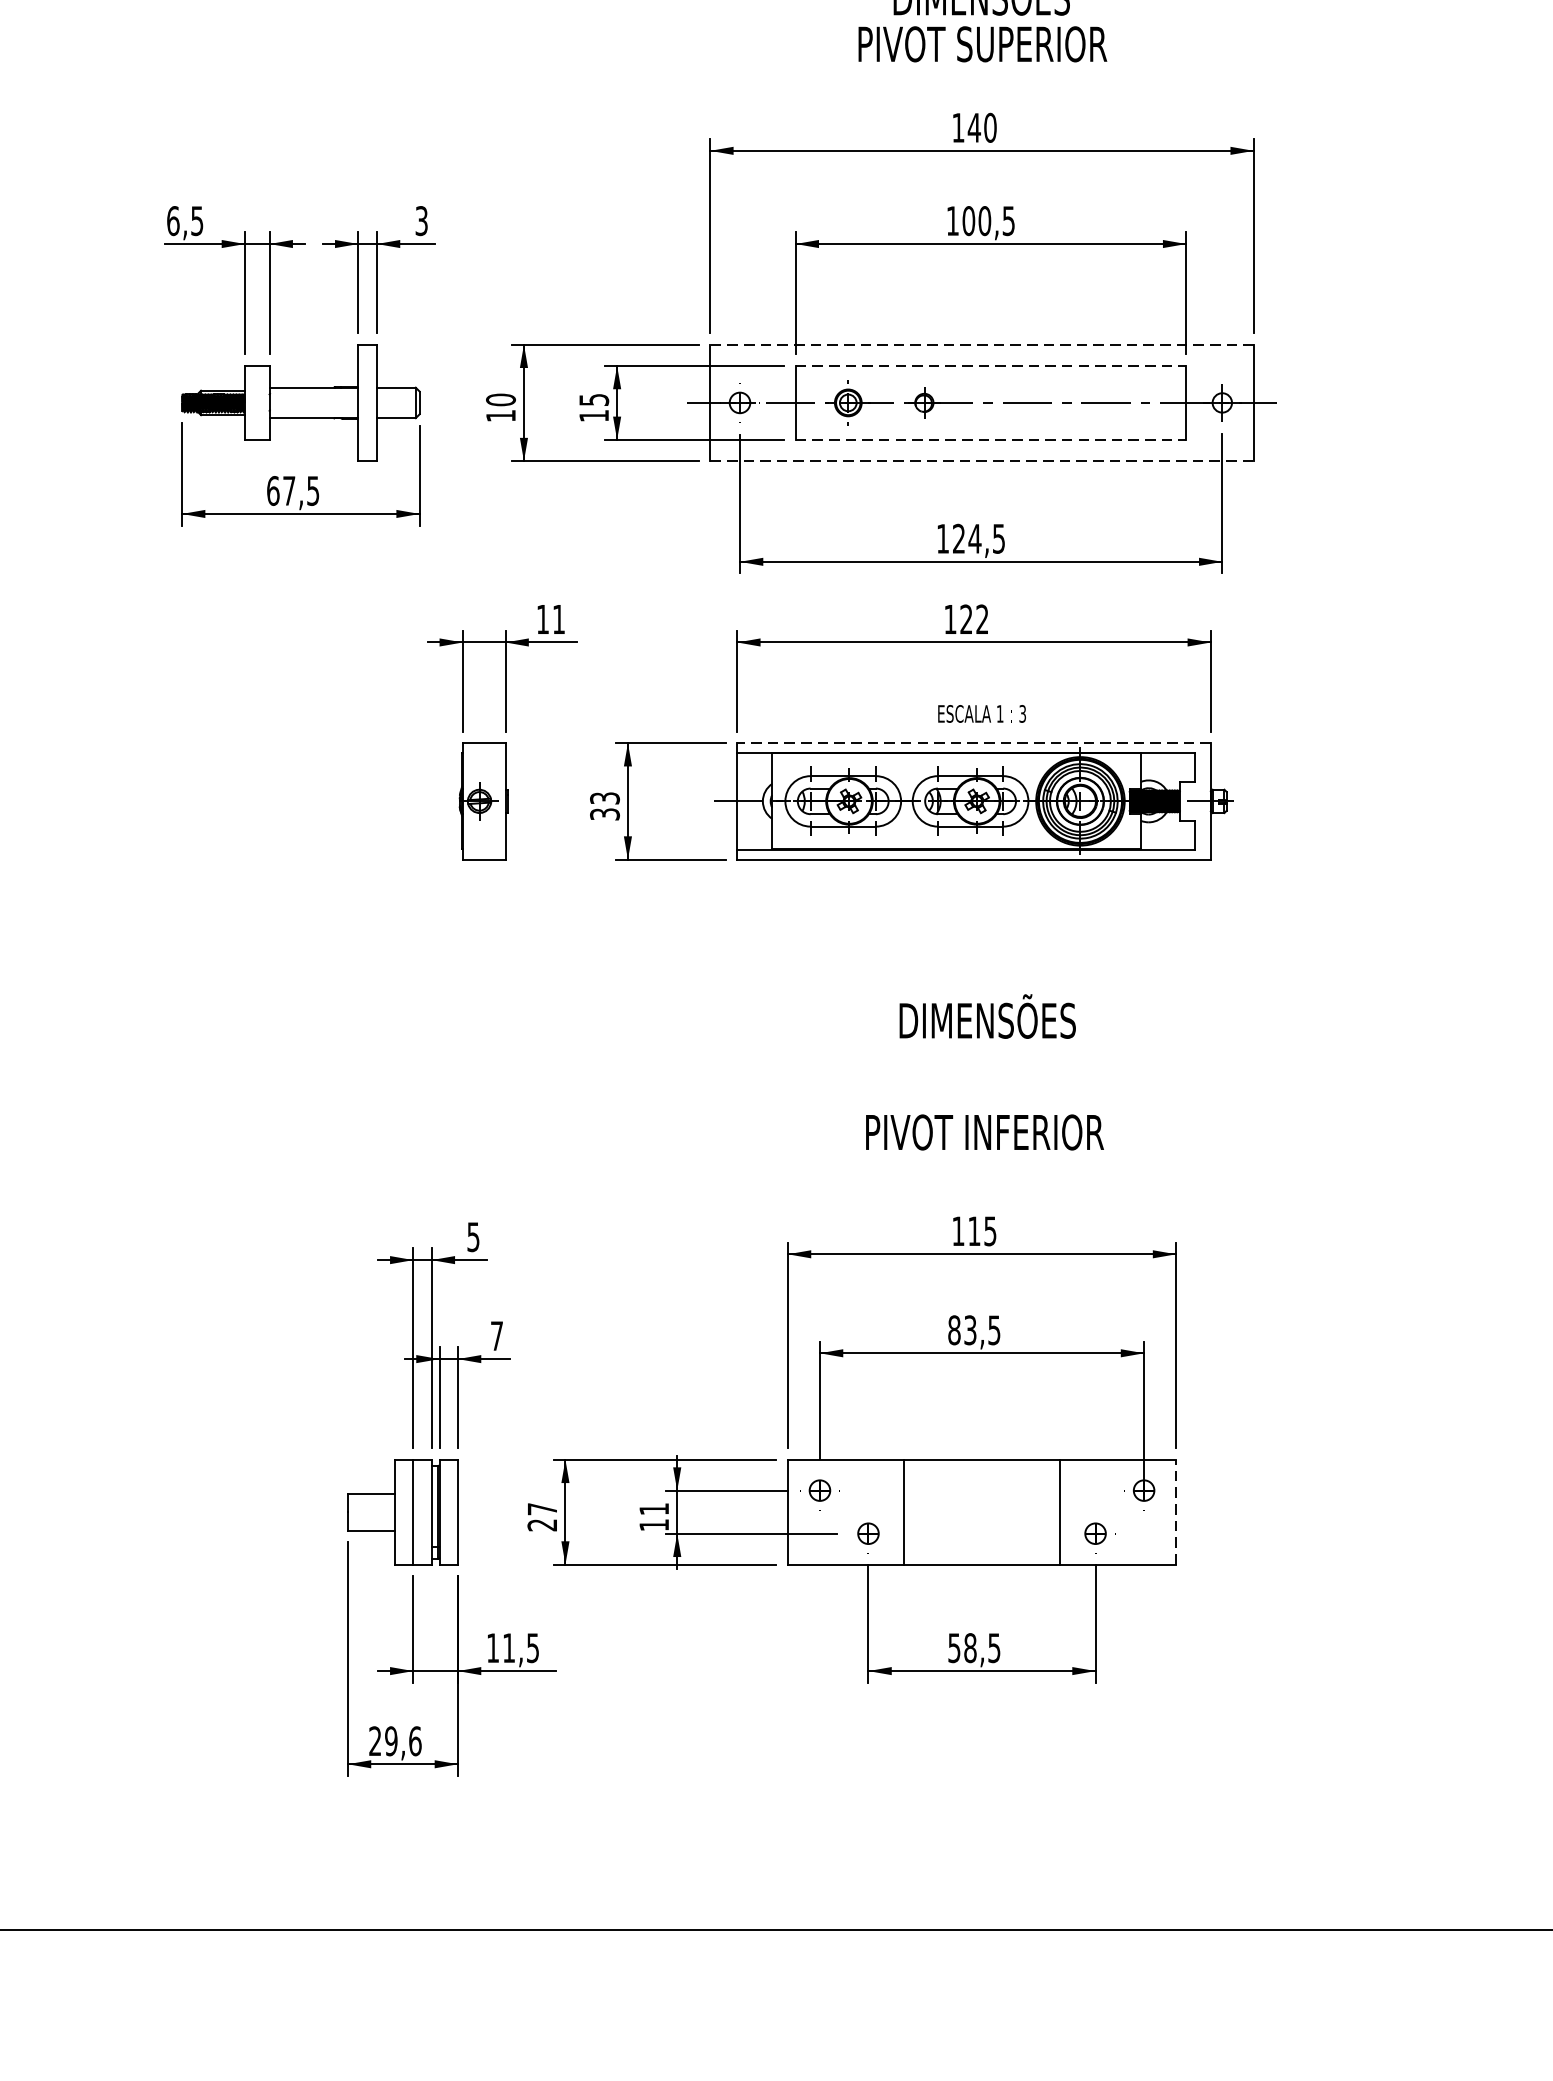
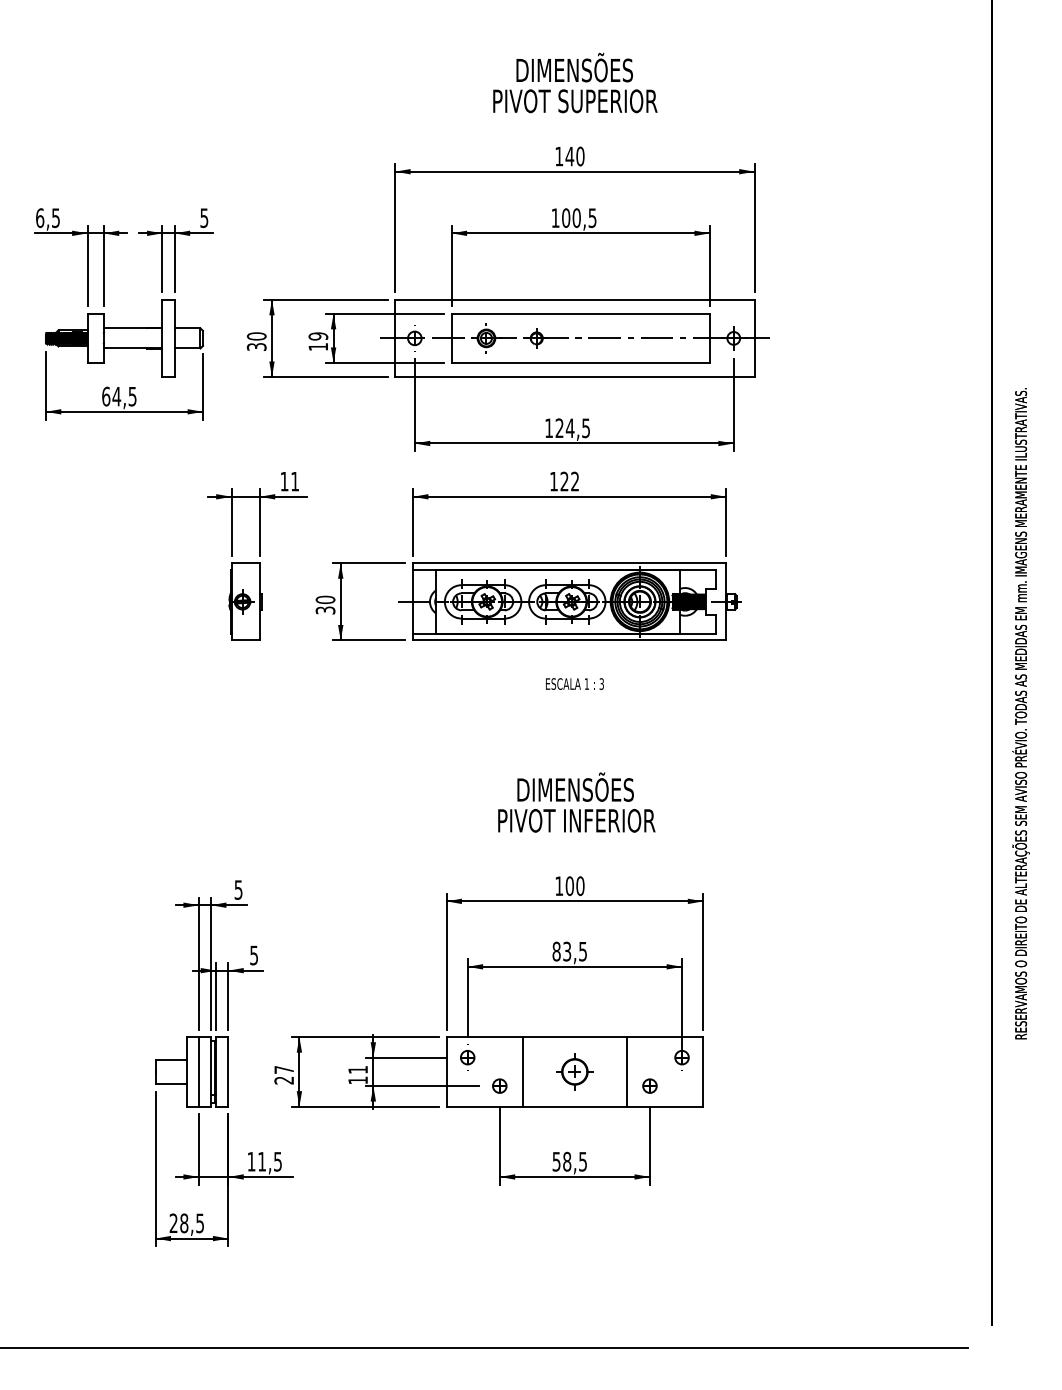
text: (421, 220) -> (204, 217), 3 -> 5
line: (981, 344) -> (574, 299), dashed -> solid
line: (992, 365) -> (581, 313), dashed -> solid
text: (592, 400) -> (317, 336), 15 -> 19
text: (500, 415) -> (256, 346), 10 -> 30
line: (992, 439) -> (581, 362), dashed -> solid
line: (981, 460) -> (574, 376), dashed -> solid
text: (288, 490) -> (116, 396), 67,5 -> 64,5
text: (981, 713) -> (574, 683), moved
line: (973, 743) -> (569, 563), dashed -> solid
text: (604, 797) -> (325, 599), 33 -> 30
text: (987, 1015) -> (575, 786), moved
text: (981, 1231) -> (574, 886), 115 -> 100
text: (495, 1336) -> (253, 955), 7 -> 5
part: (981, 1511) -> (574, 1071), added
line: (1176, 1511) -> (703, 1071), dashed -> solid
text: (403, 1741) -> (192, 1223), 29,6 -> 28,5

